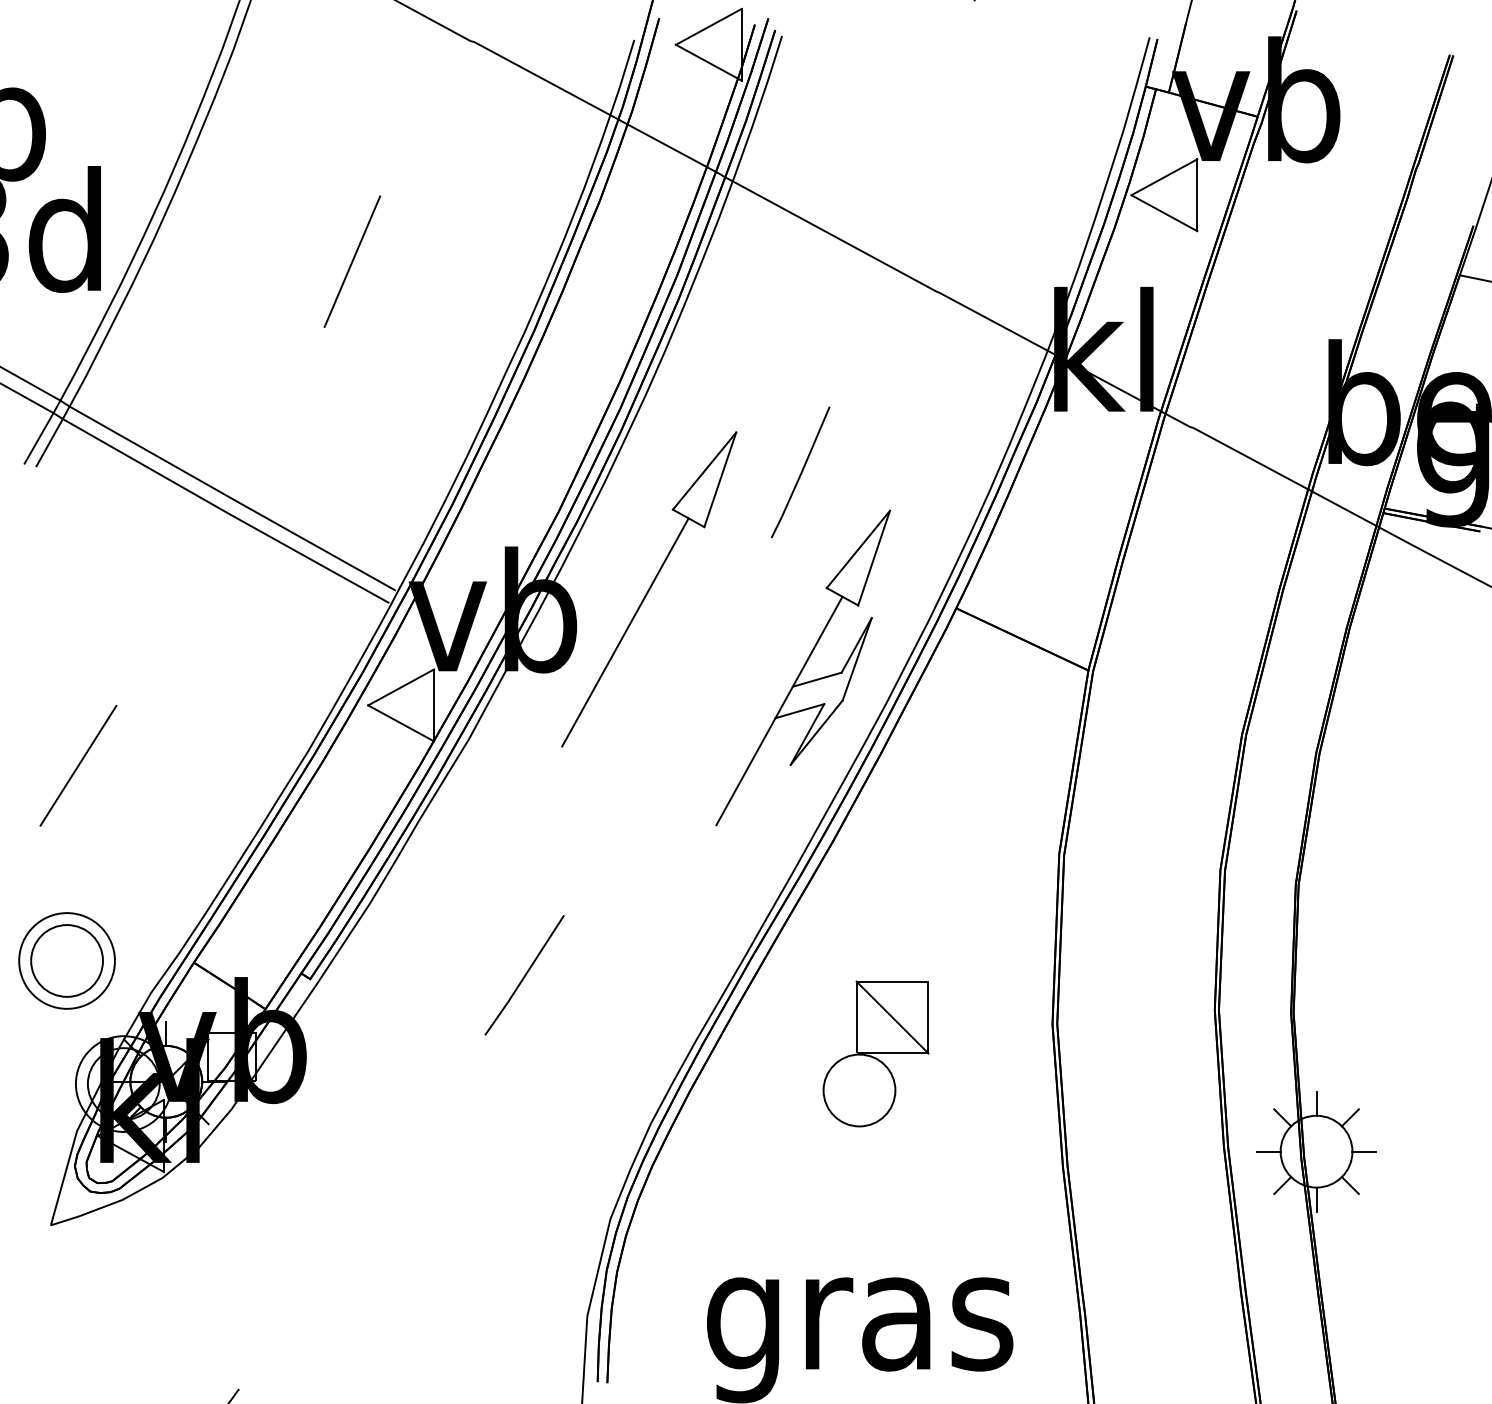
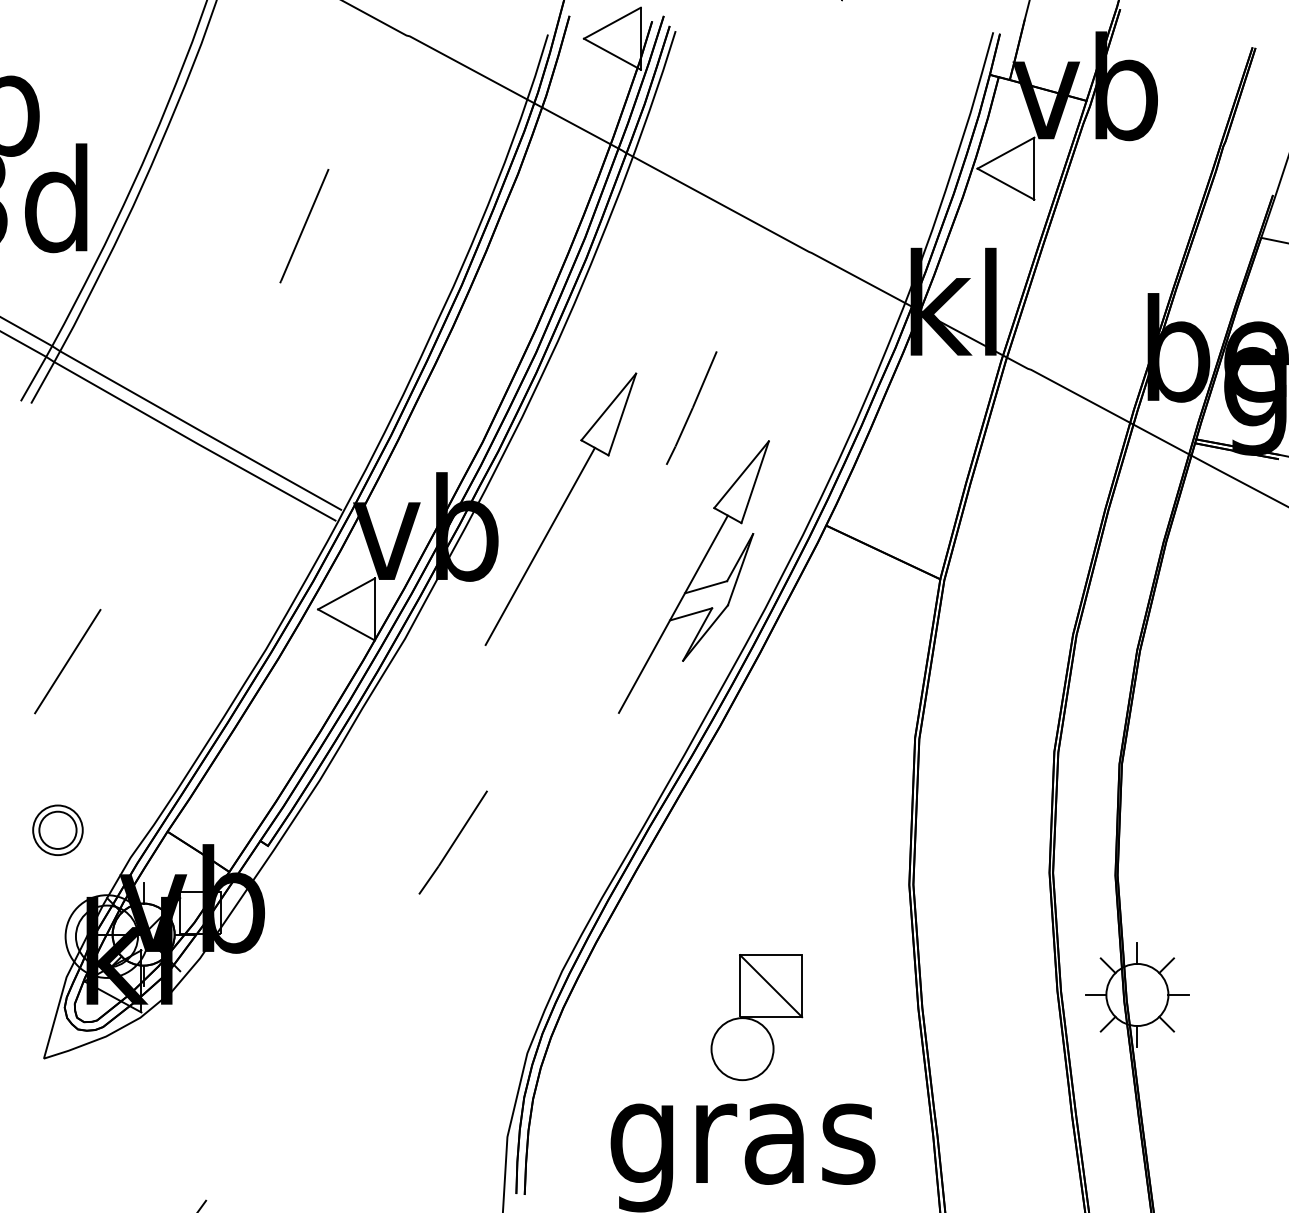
part: (66, 961) -> (57, 830), size x0.6
part: (875, 1053) -> (756, 1017), moved

